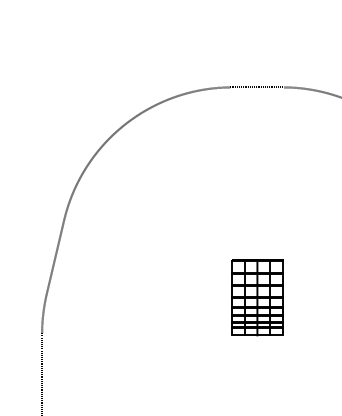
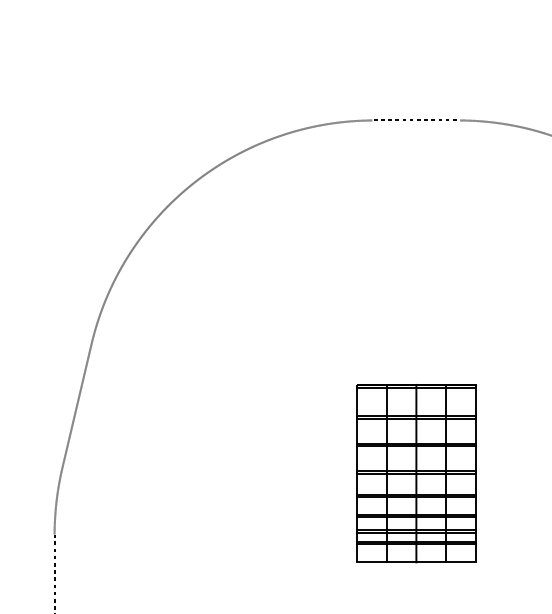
part: (257, 297) -> (416, 473), size x1.4

